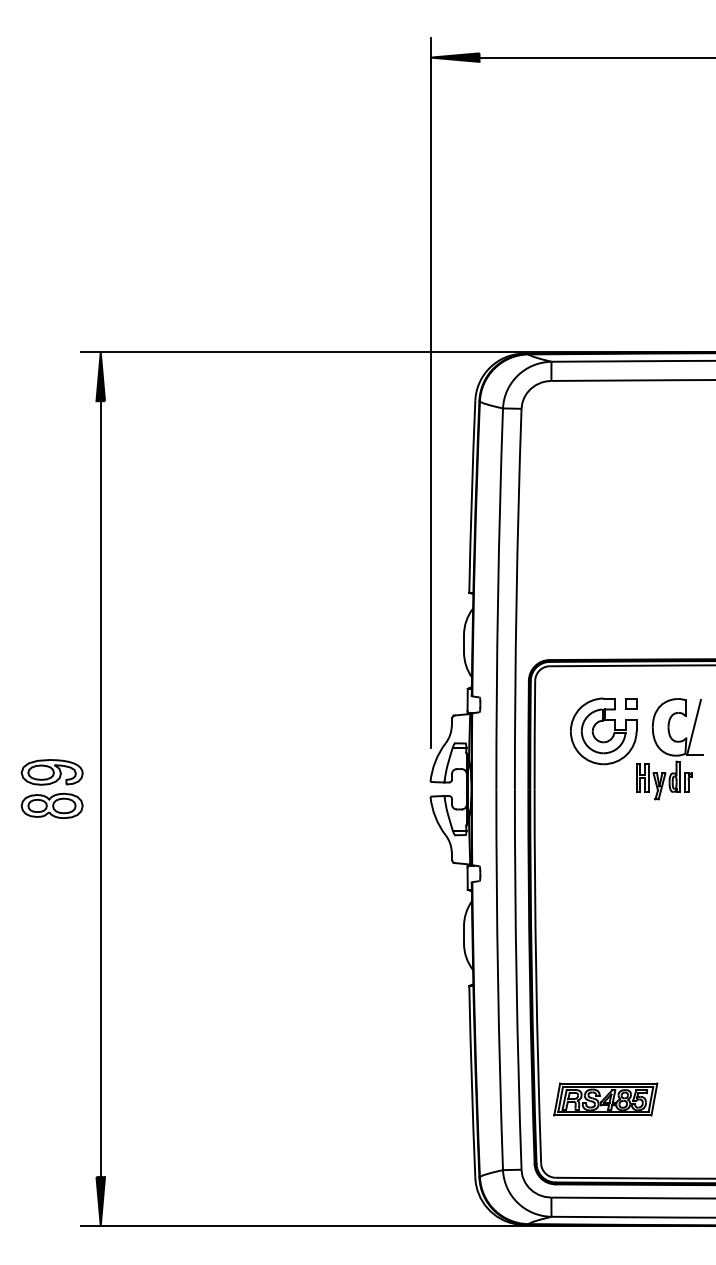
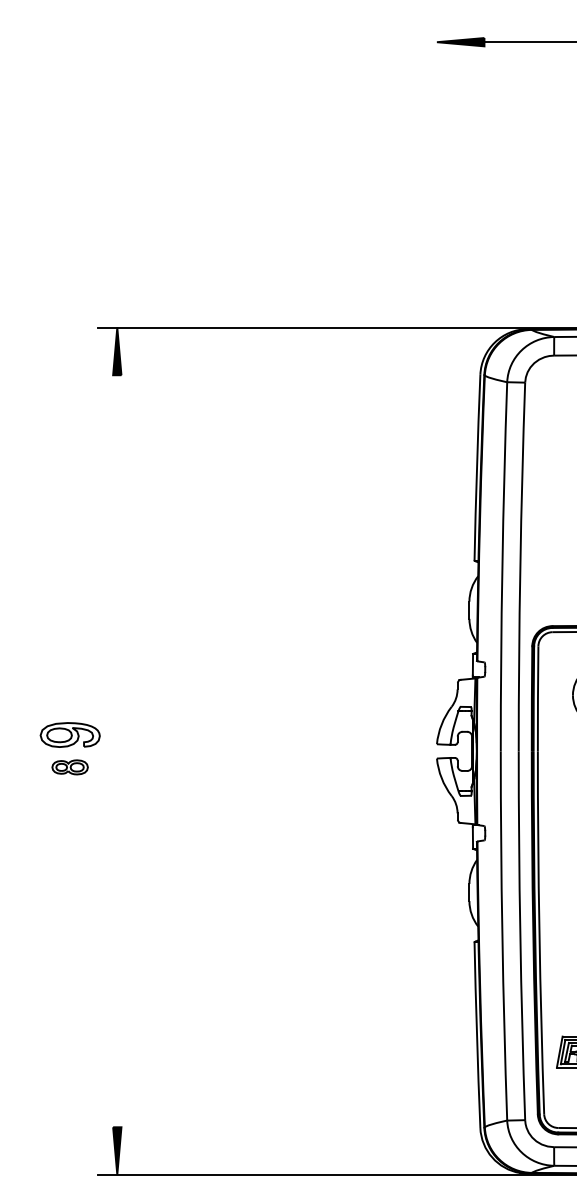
line: (430, 392) -> (436, 366), removed
line: (100, 789) -> (117, 751), removed
part: (51, 805) -> (69, 767), size x0.6

